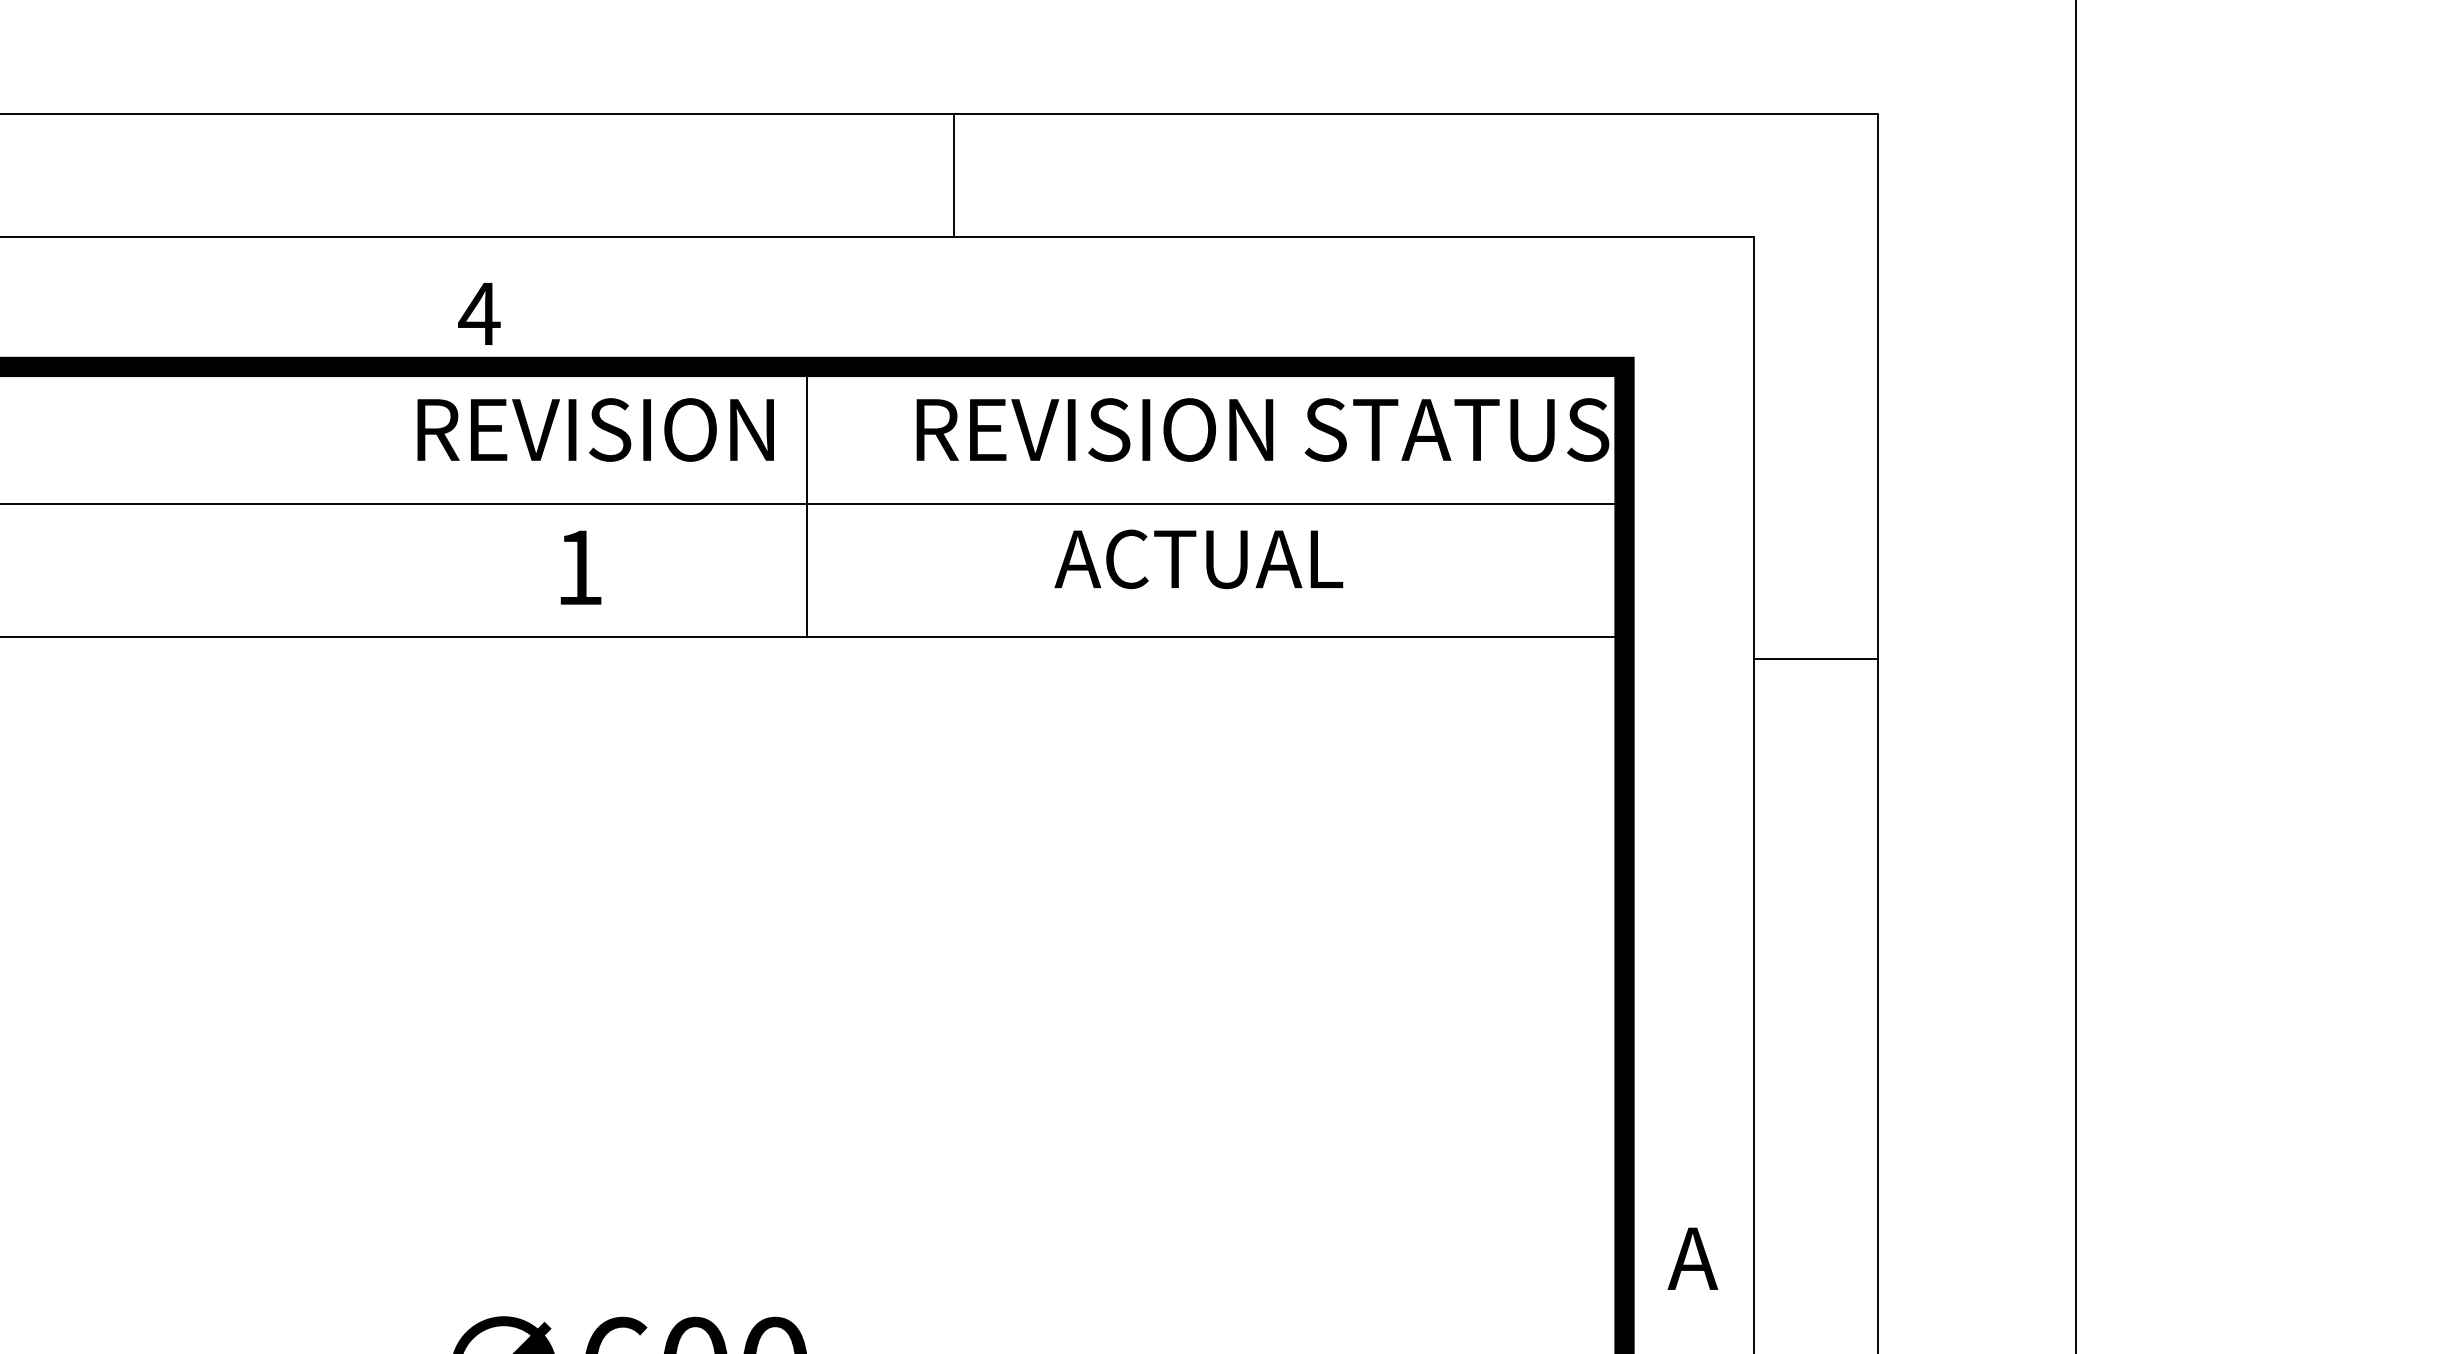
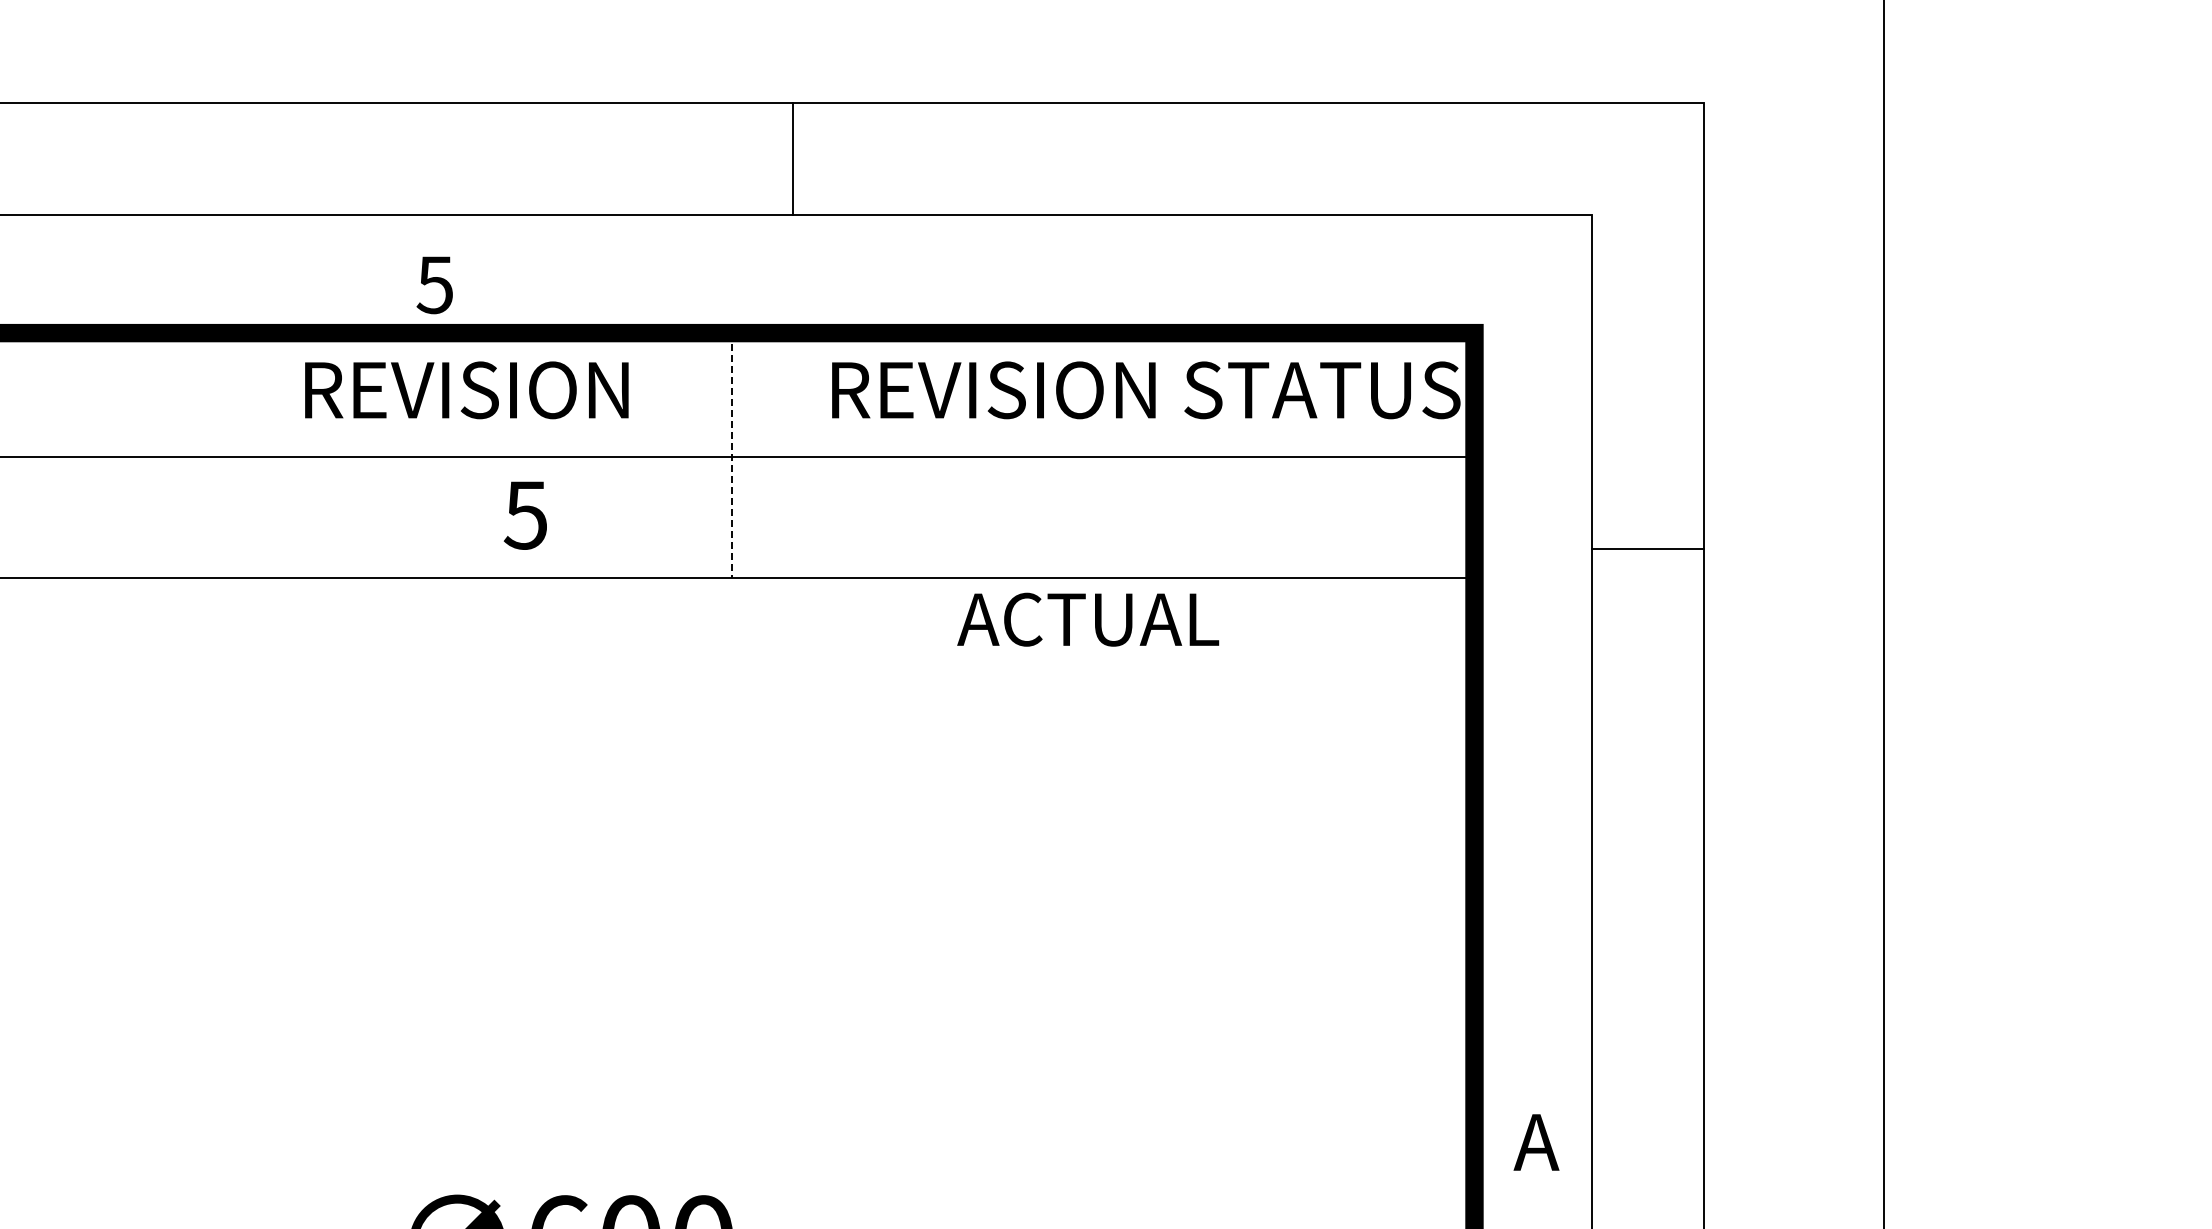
line: (953, 175) -> (792, 159), moved
text: (478, 314) -> (434, 285), 4 -> 5
text: (595, 430) -> (466, 390), moved
line: (806, 502) -> (732, 456), solid -> dashed
text: (1199, 559) -> (1088, 619), moved
text: (577, 567) -> (524, 515), 1 -> 5
line: (1816, 659) -> (1648, 549), moved

